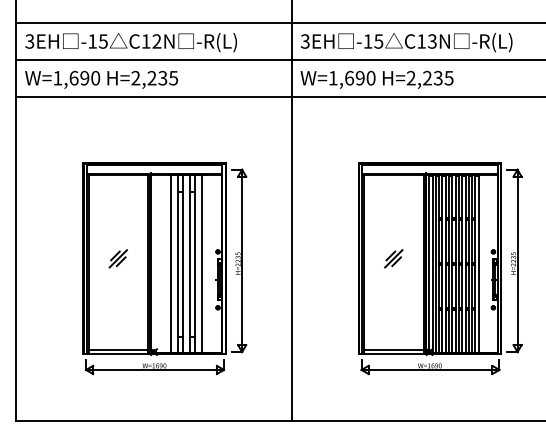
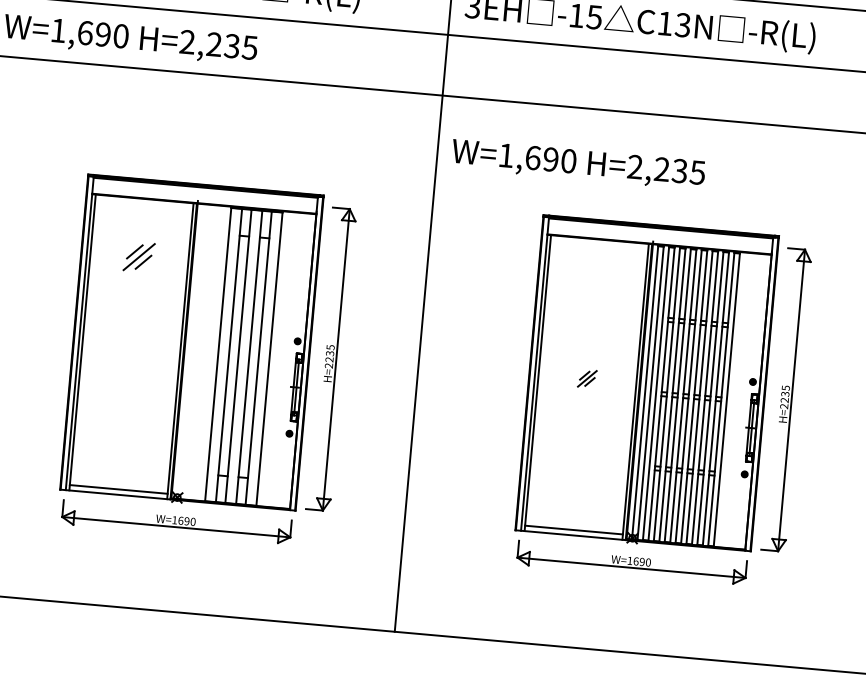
text: (376, 79) -> (577, 164), moved
part: (117, 258) -> (137, 256), moved
part: (393, 258) -> (586, 378), size x0.6

